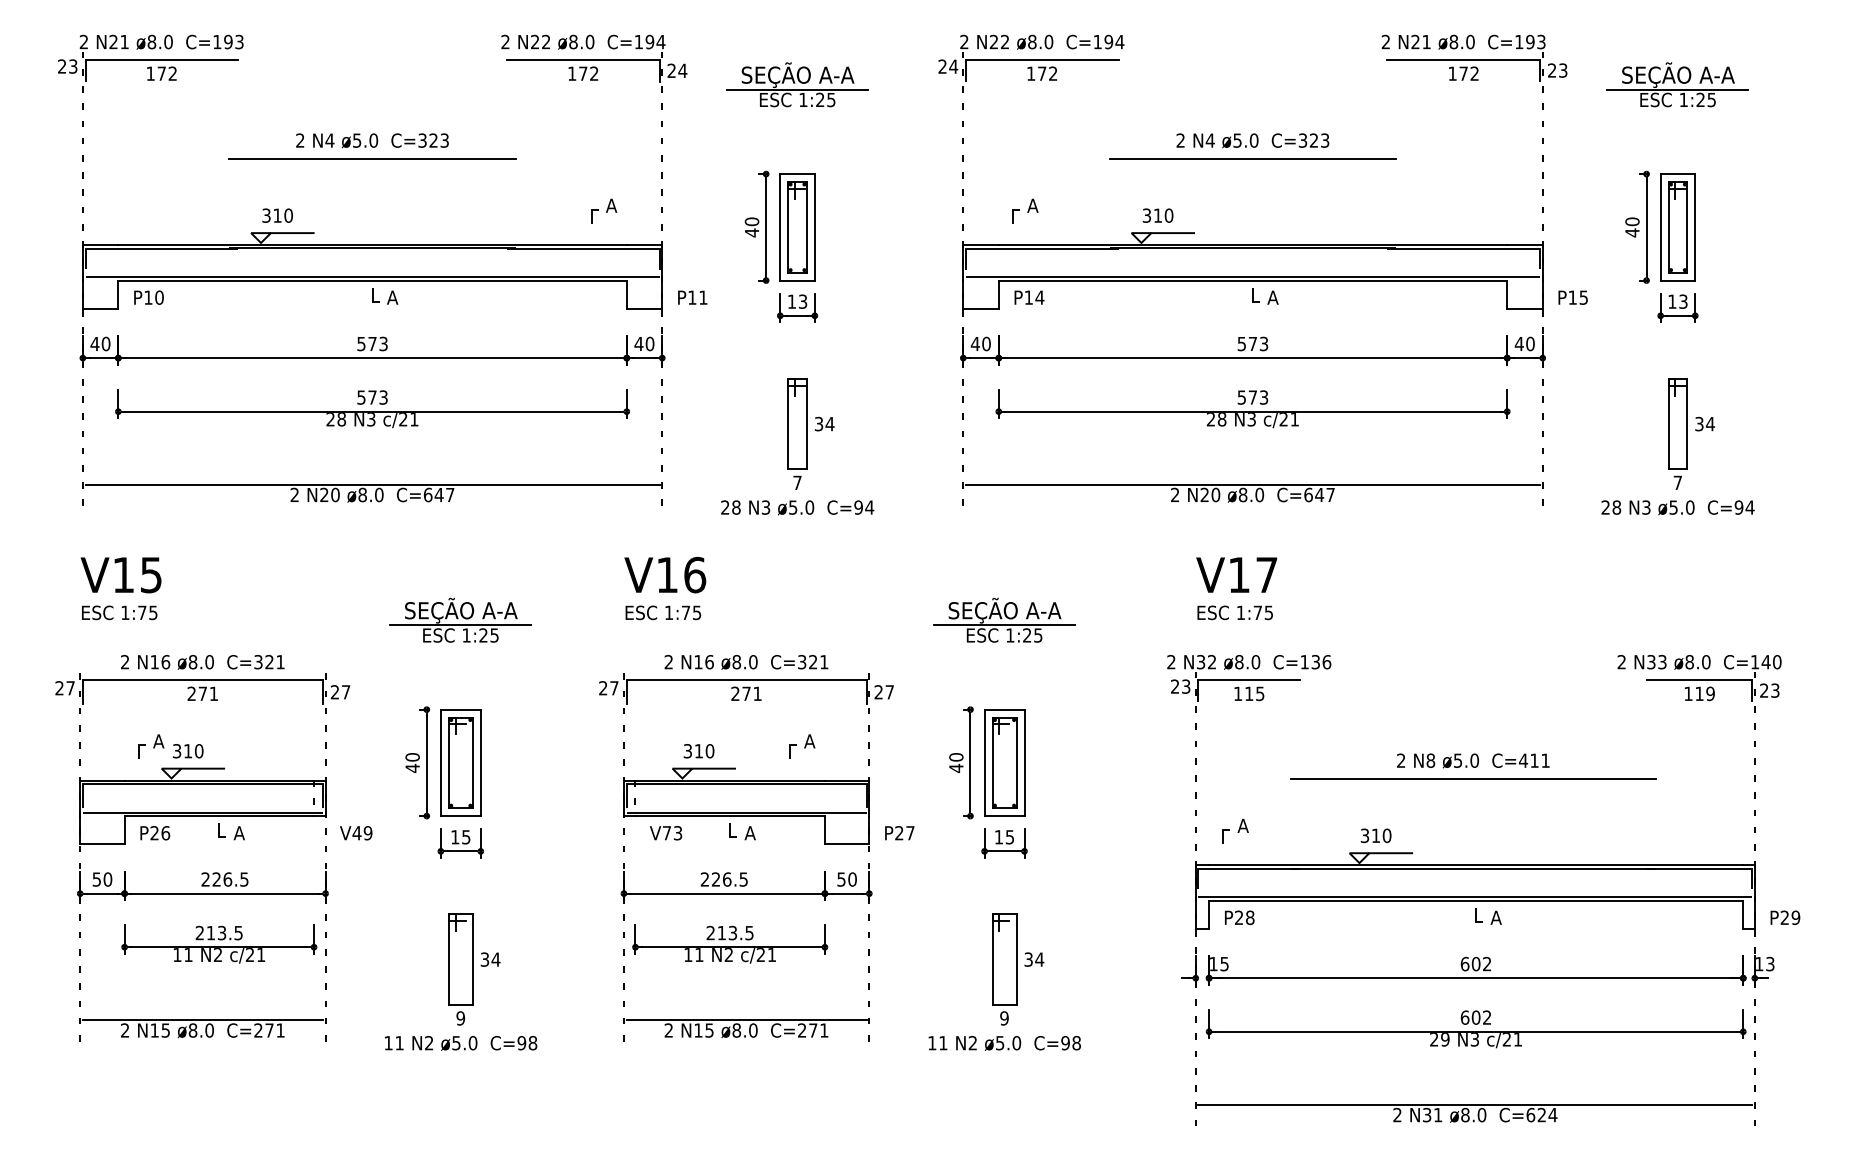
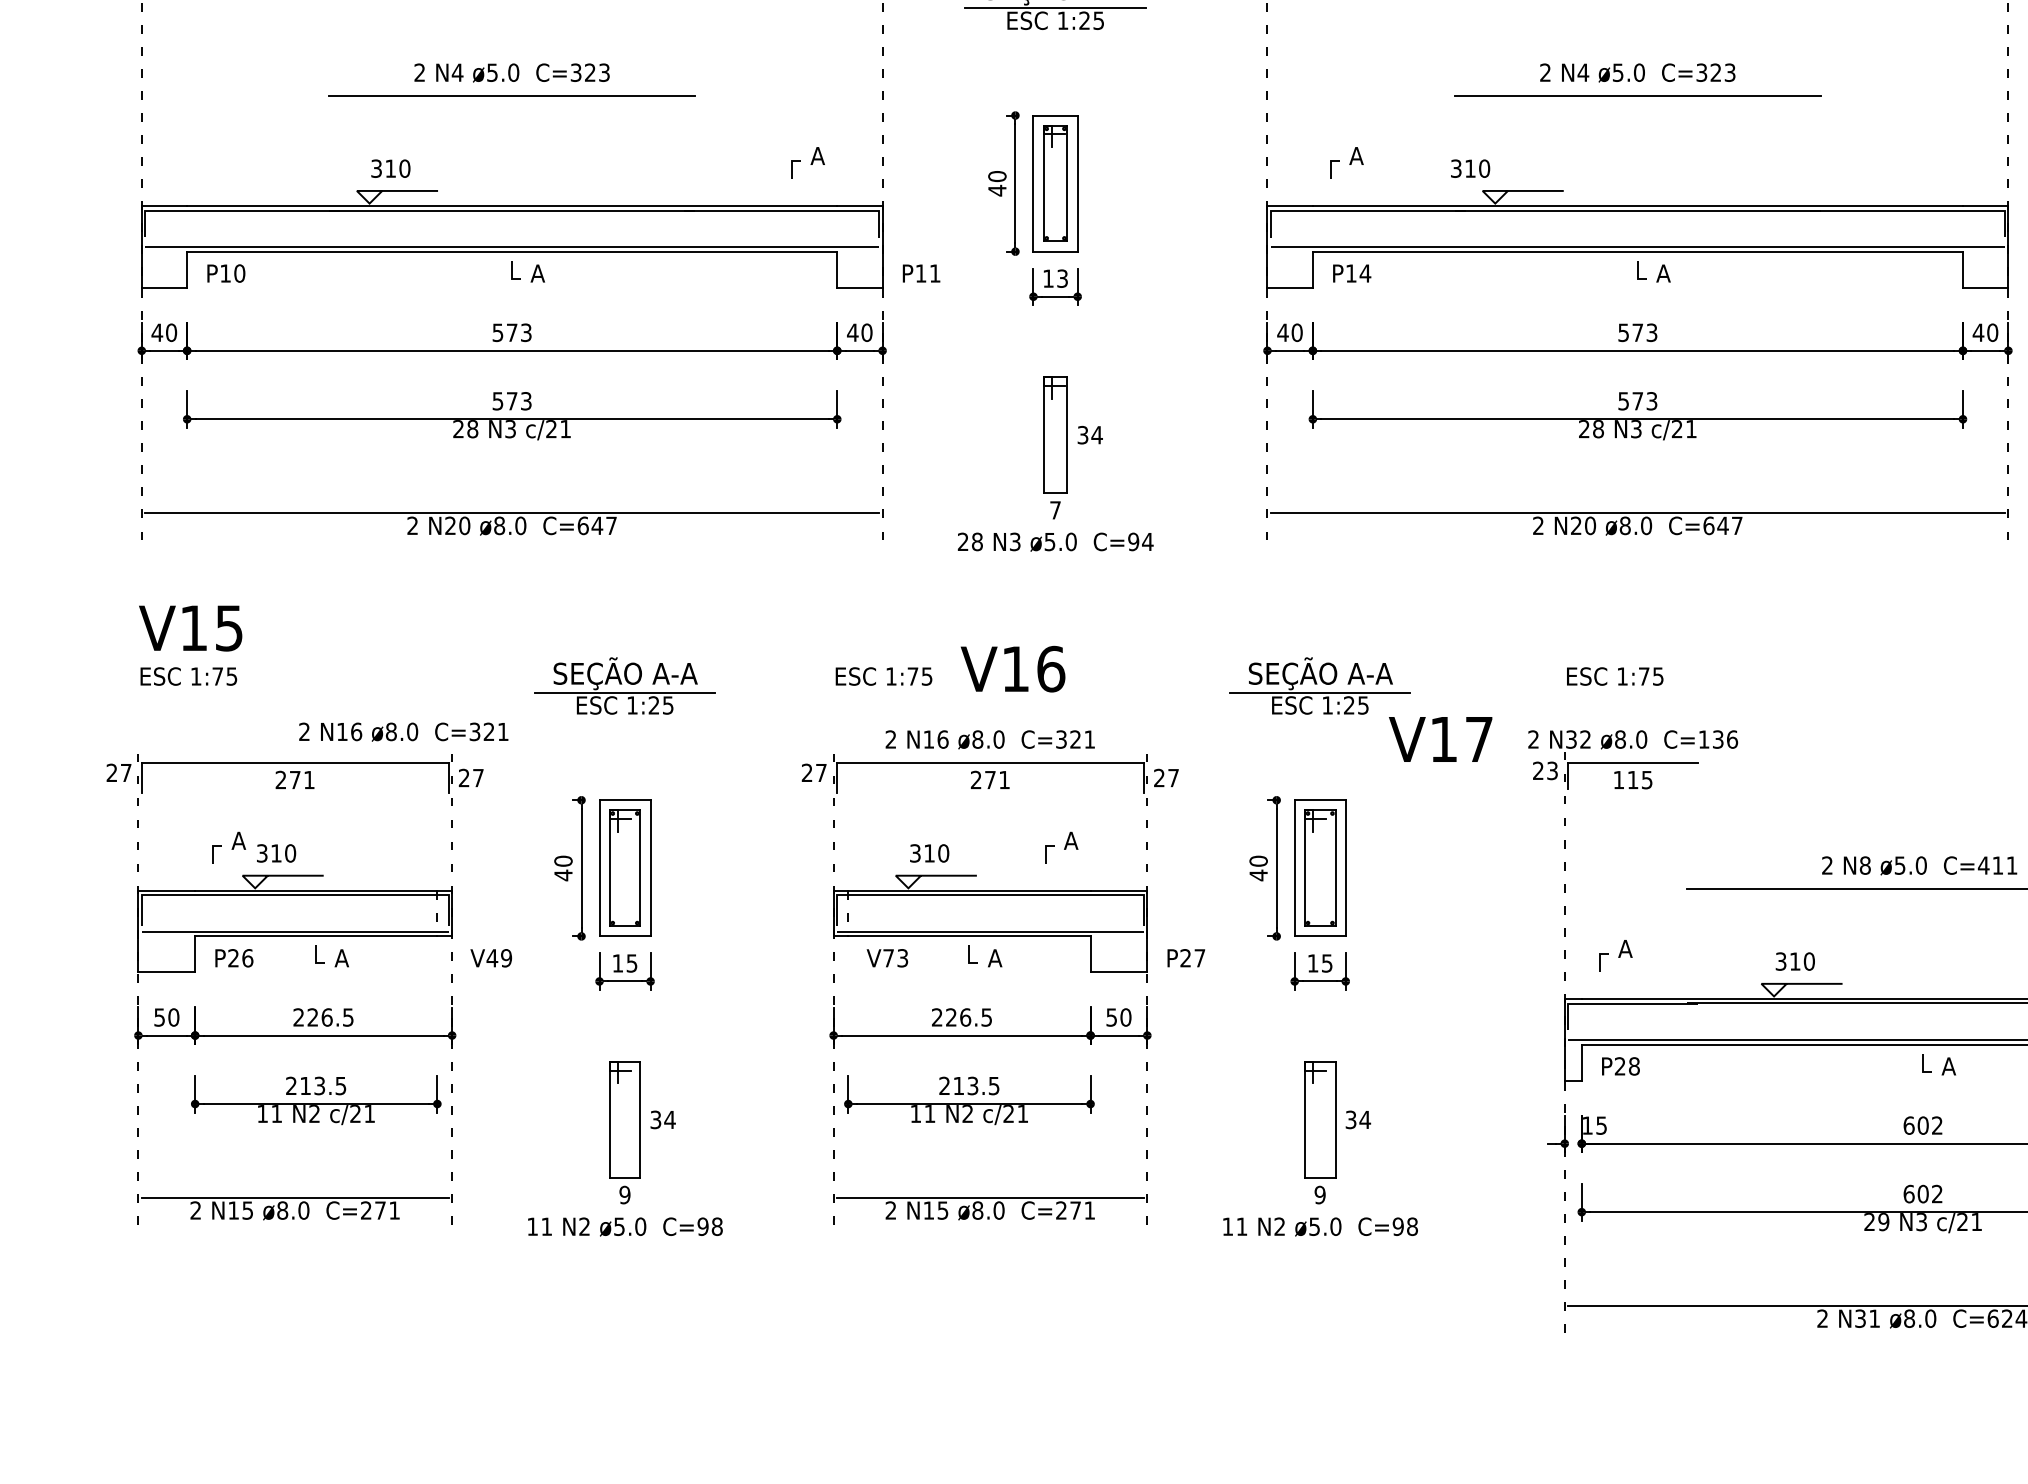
text: (1157, 215) -> (1469, 168), moved
text: (665, 574) -> (1013, 668), moved
text: (1236, 574) -> (1440, 738), moved
text: (202, 662) -> (403, 732), moved

